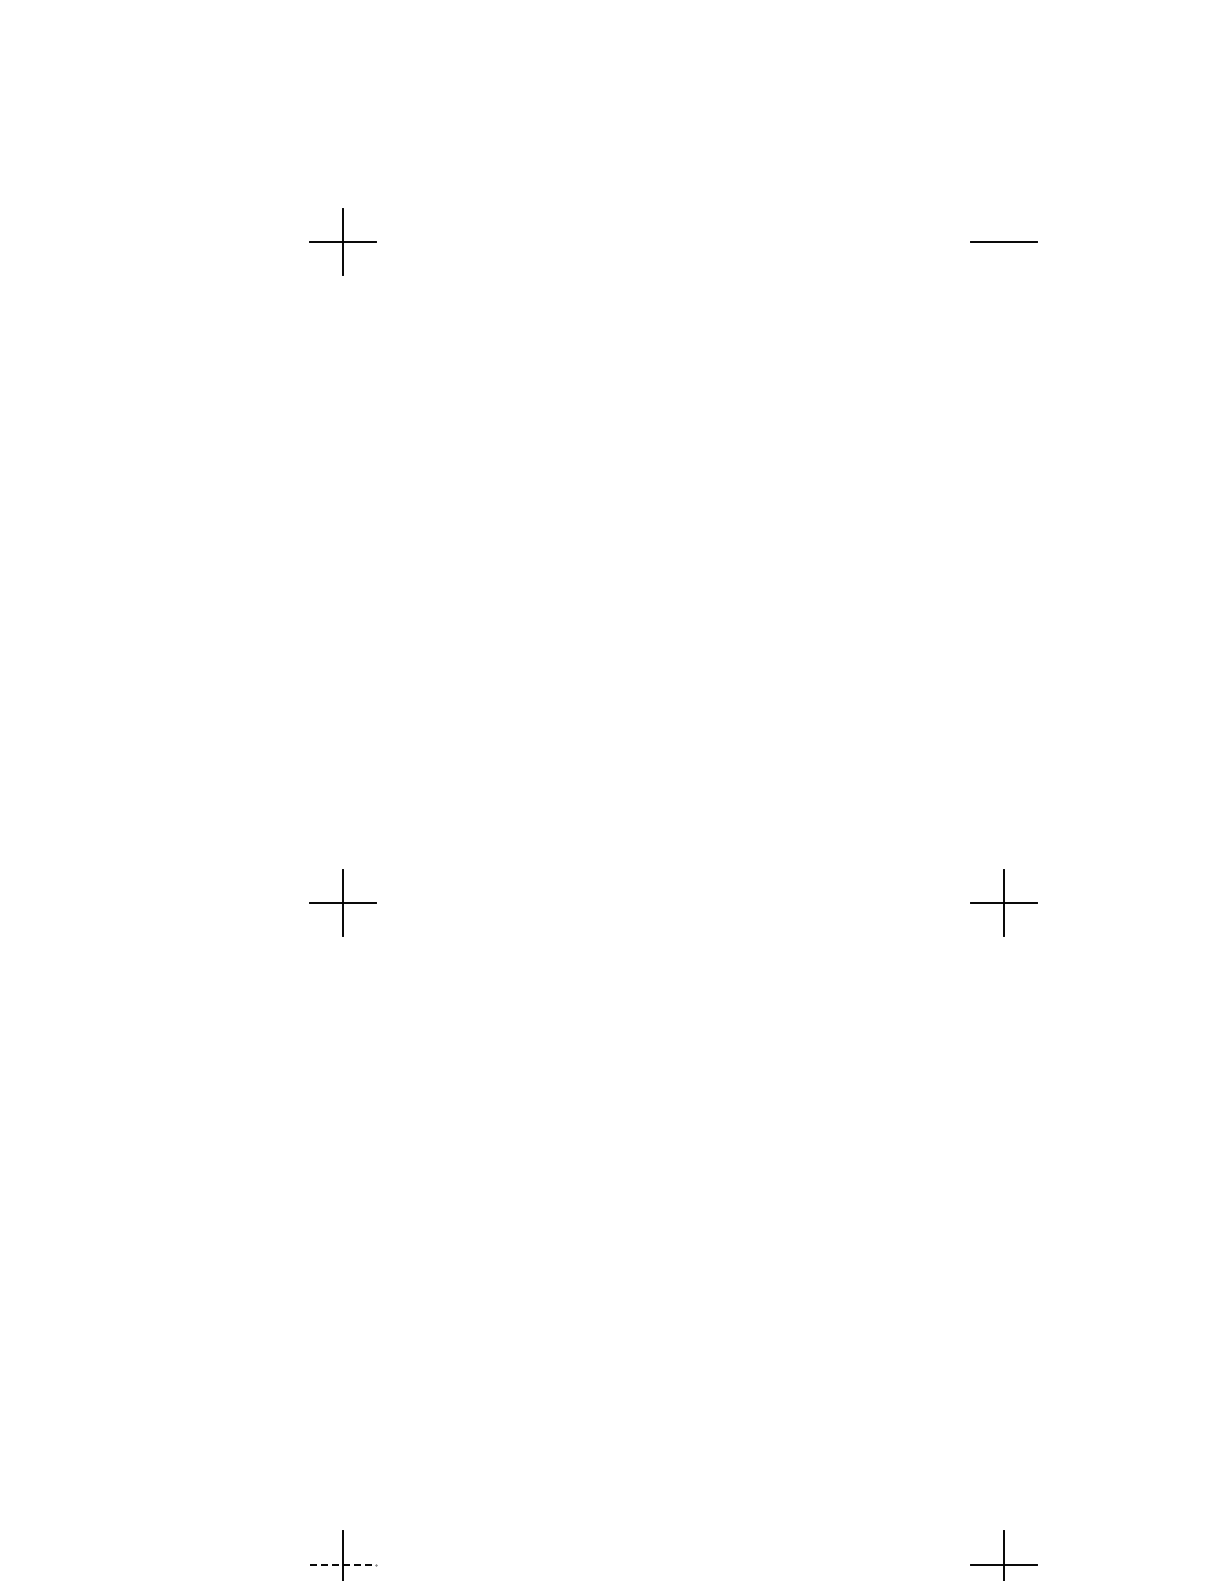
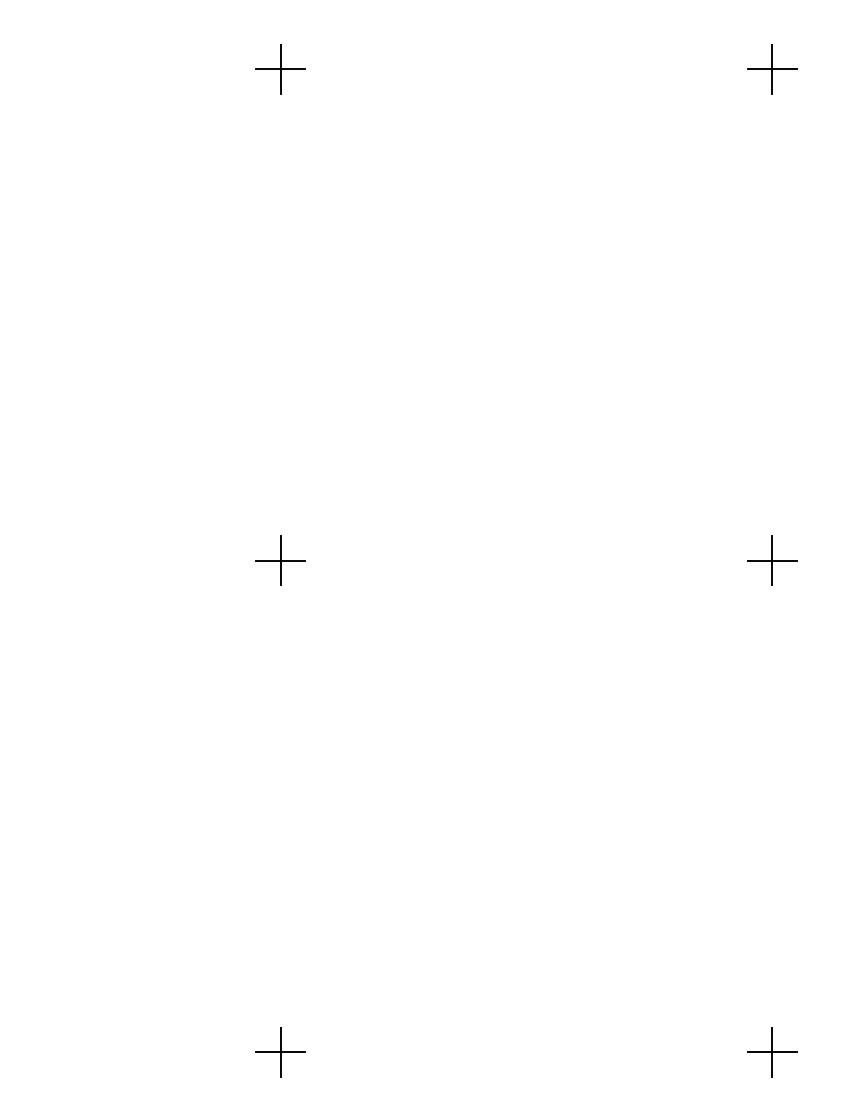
line: (1004, 242) -> (772, 69), added
line: (343, 1564) -> (281, 1052), dashed -> solid

